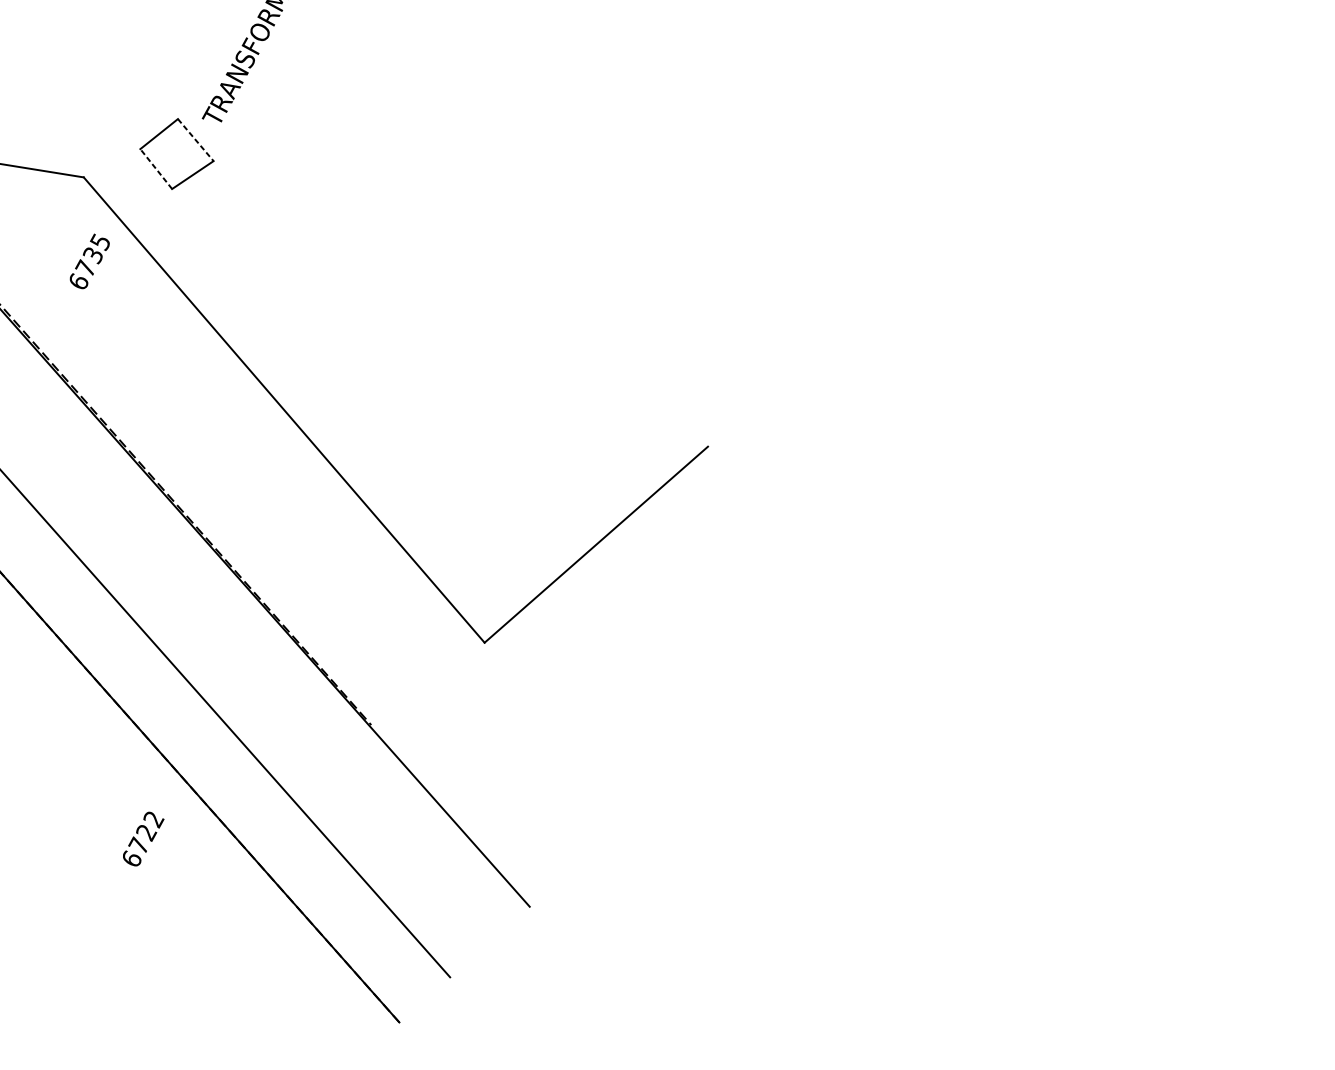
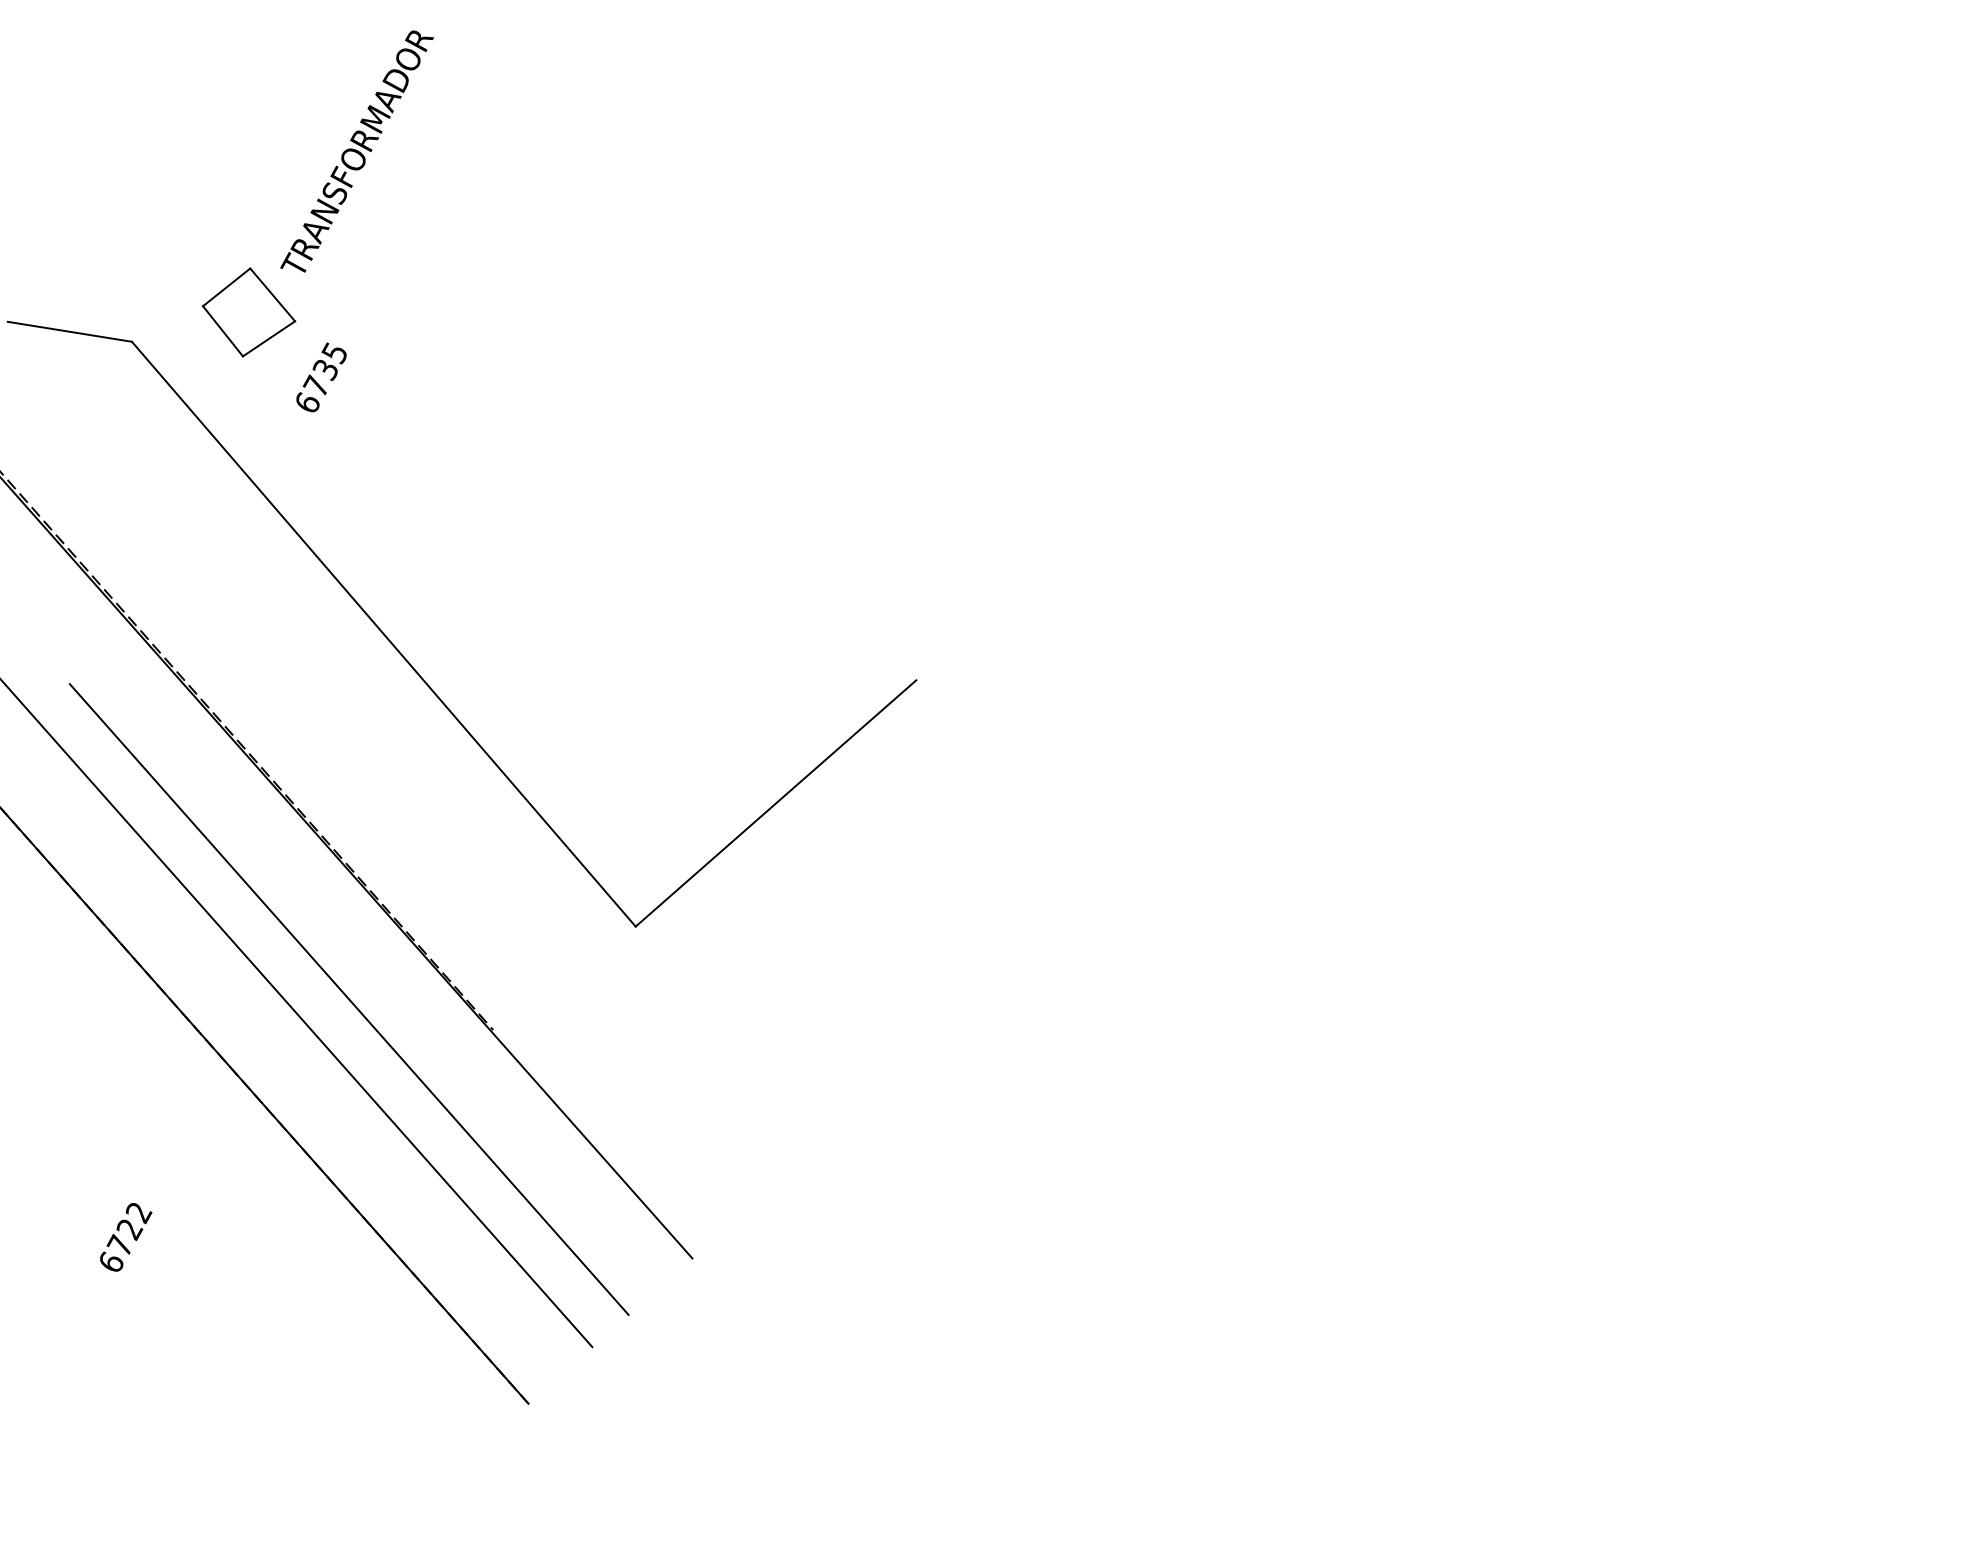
line: (195, 139) -> (272, 294), dashed -> solid
line: (155, 168) -> (222, 330), dashed -> solid
text: (89, 261) -> (321, 377), moved
line: (256, 700) -> (348, 999), added
text: (143, 839) -> (126, 1237), moved

